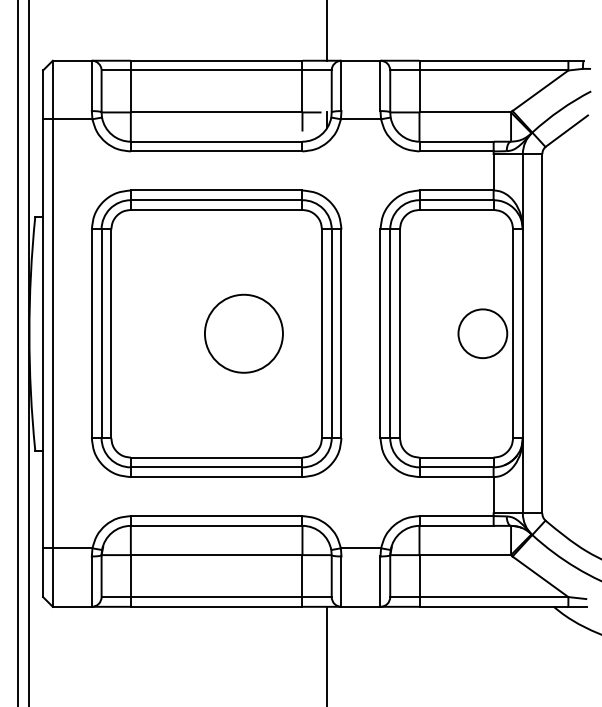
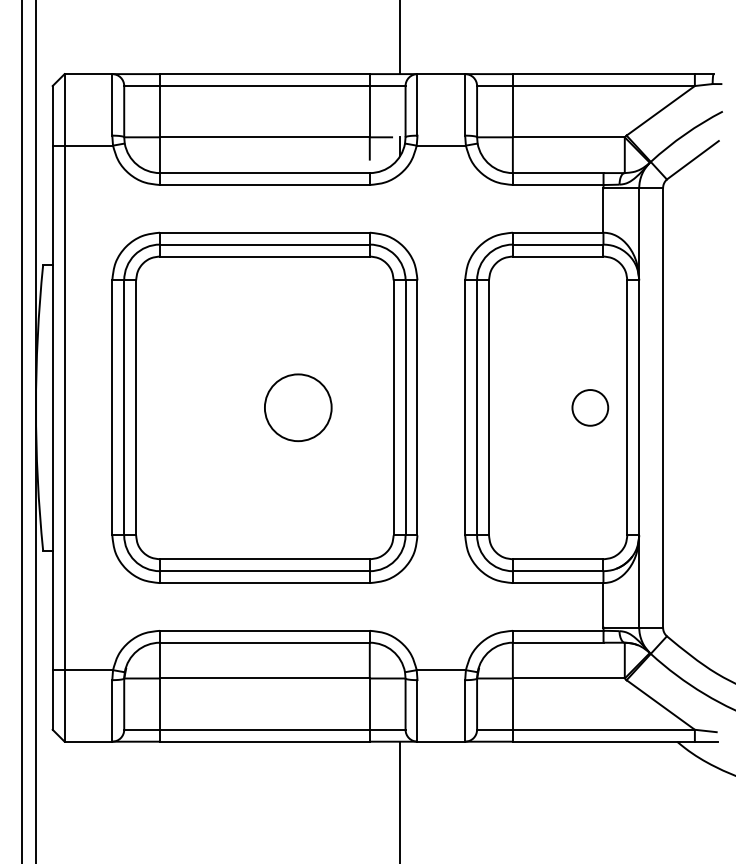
circle: (243, 333) -> (297, 407), size x0.7
circle: (482, 333) -> (589, 407), size x0.6

